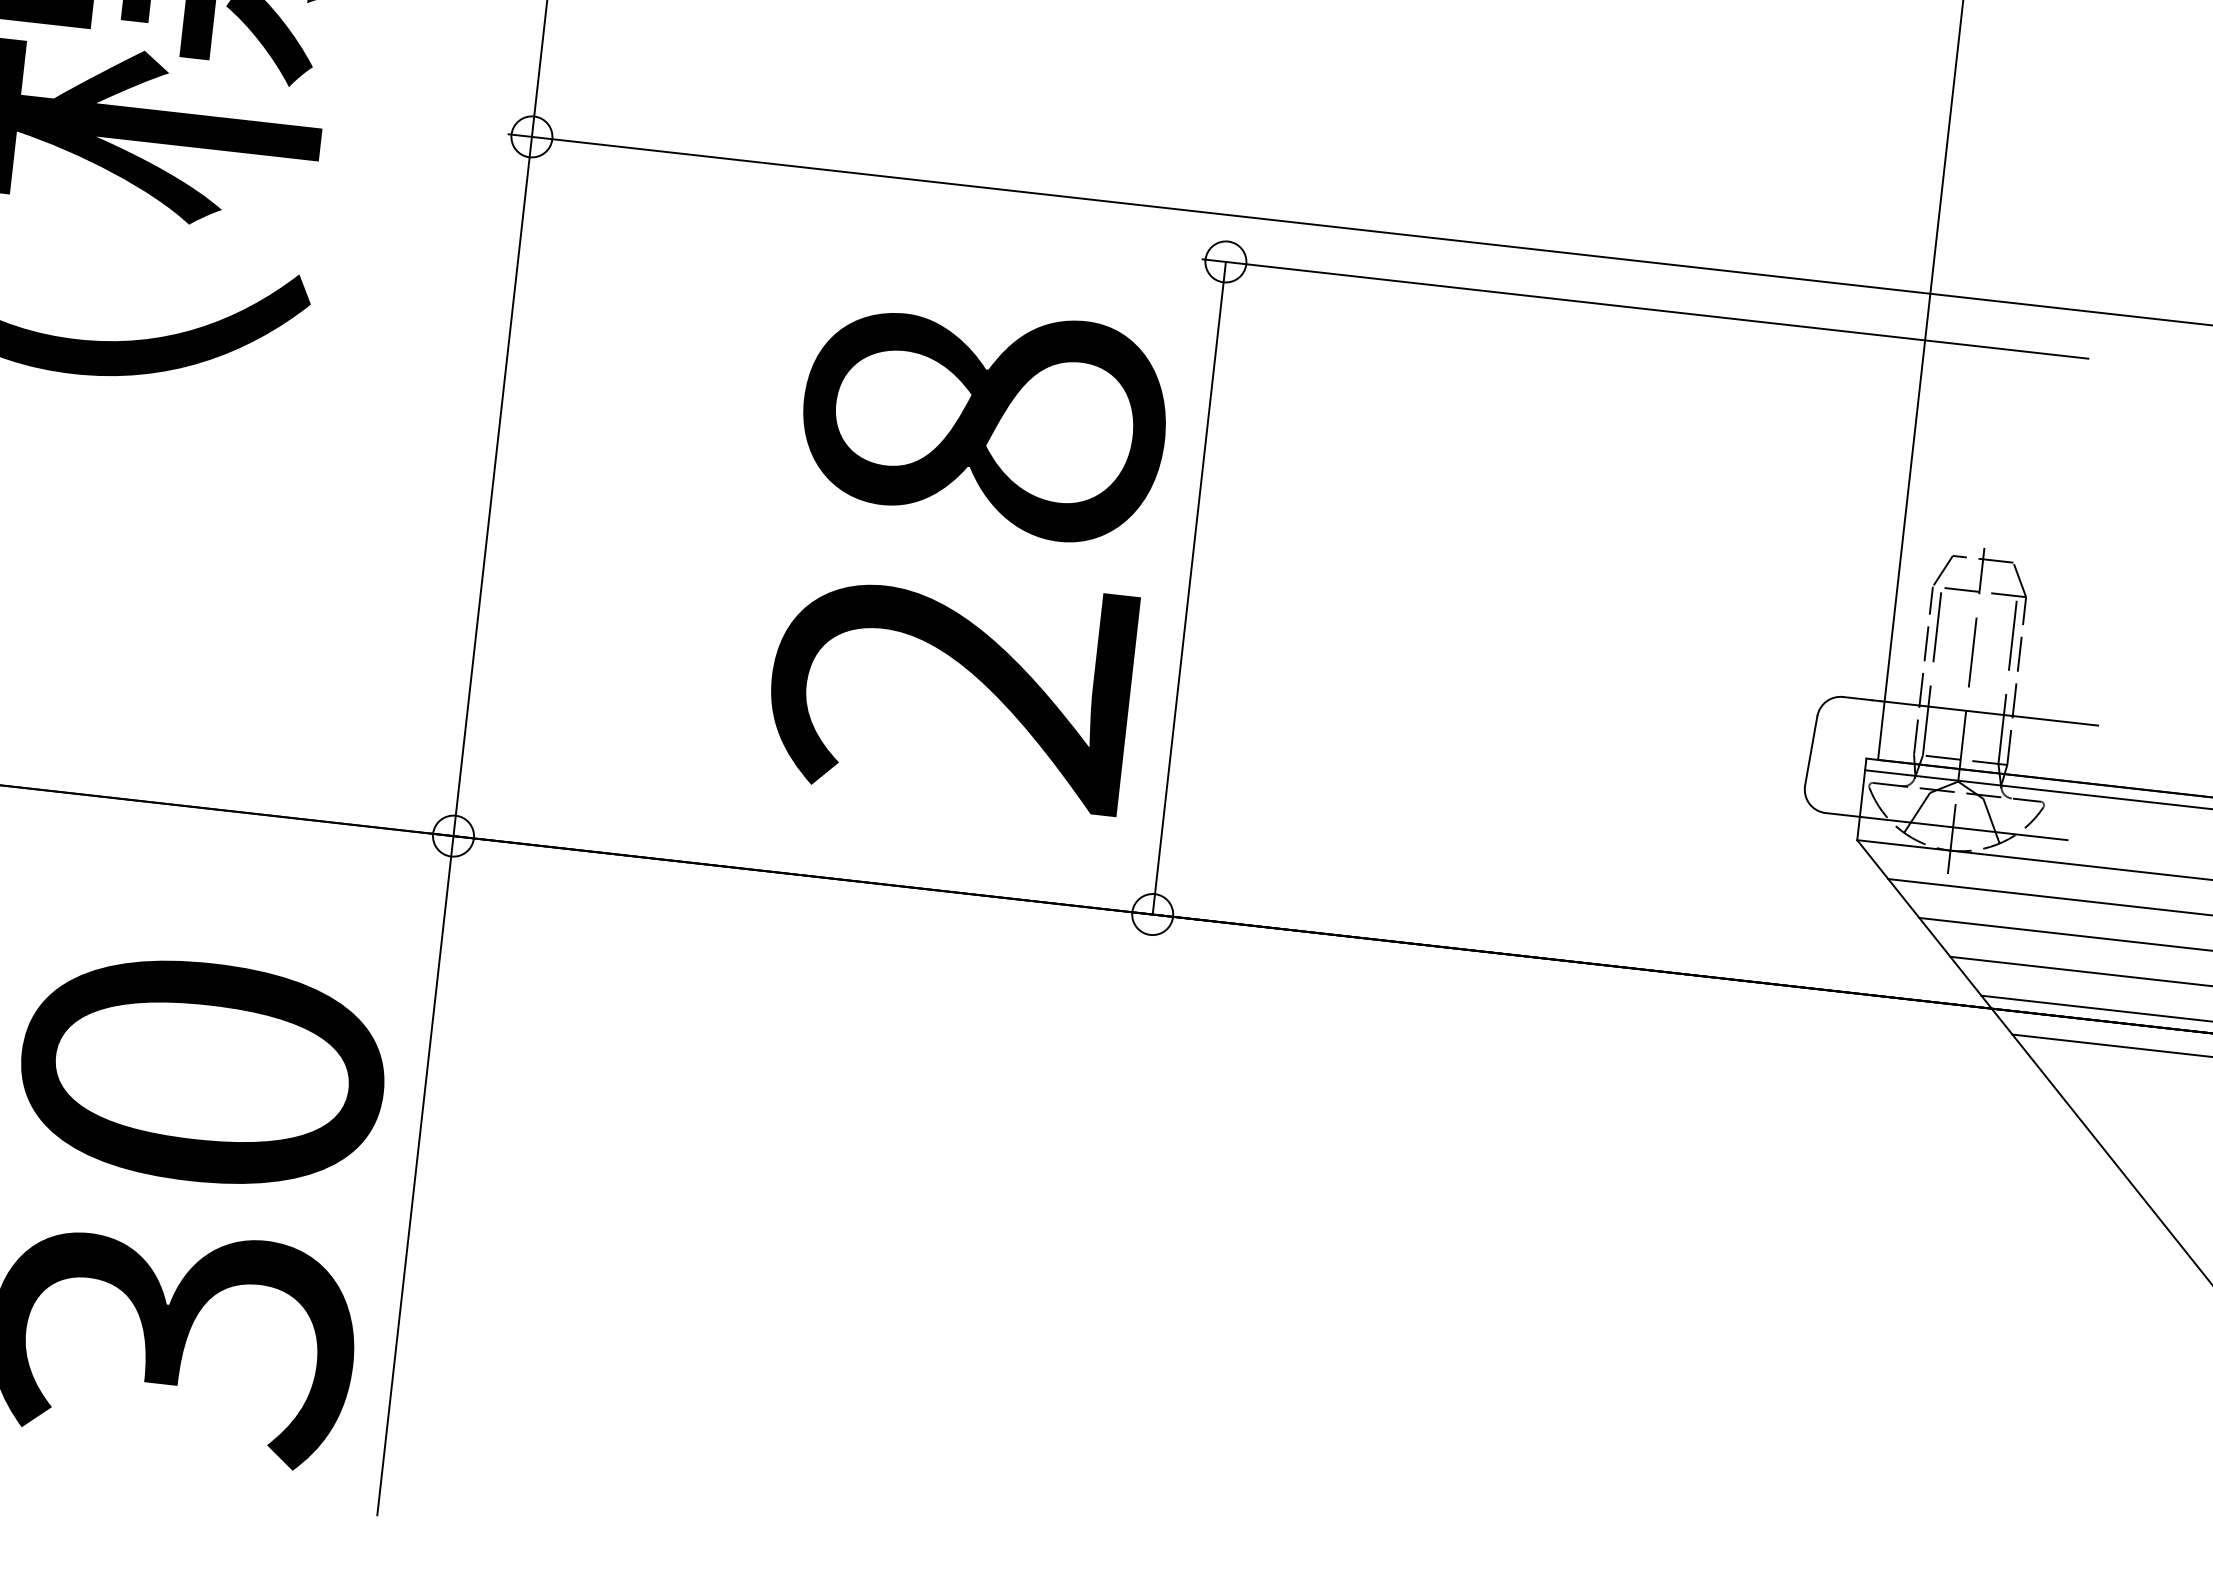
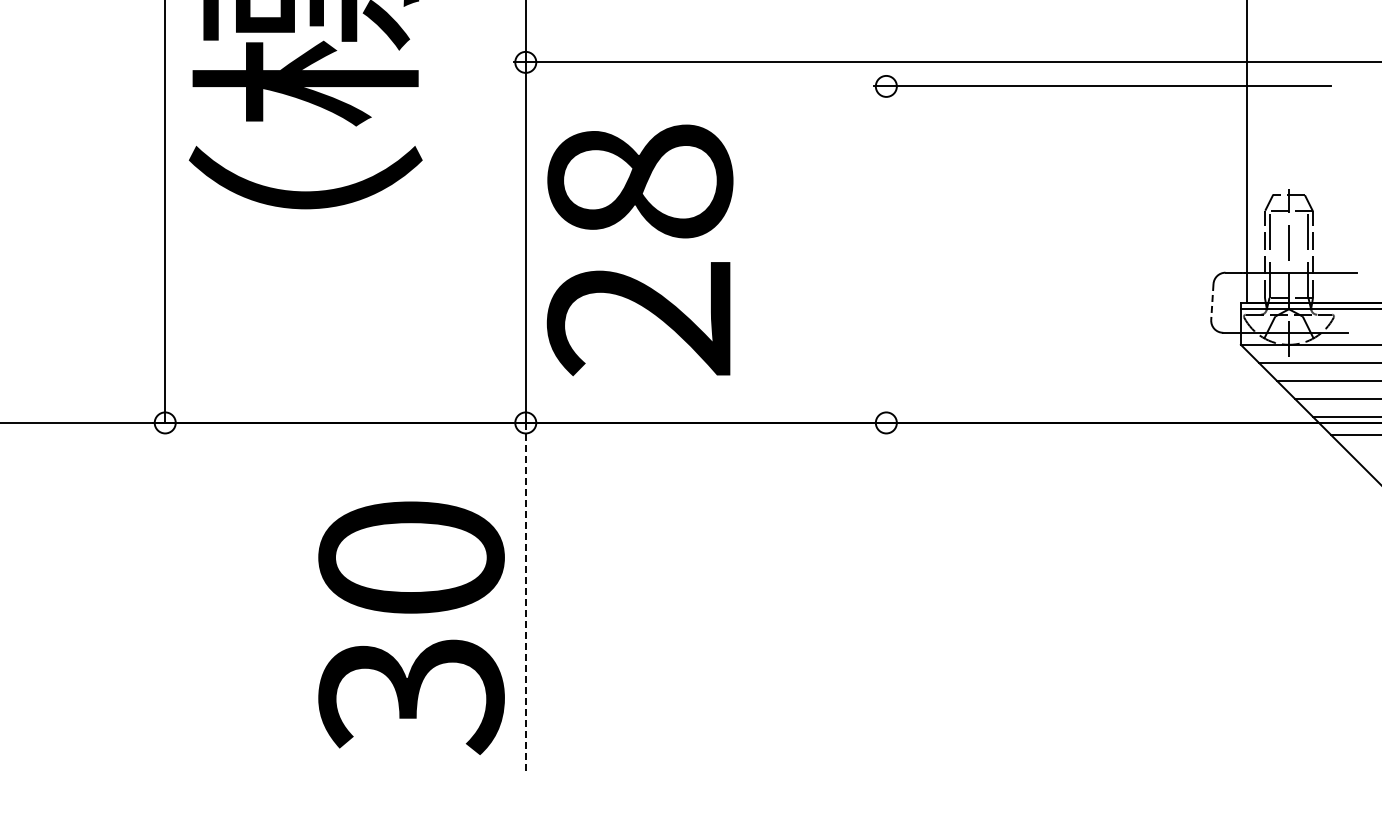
text: (967, 555) -> (639, 250), moved
line: (1189, 587) -> (886, 254), removed
line: (1811, 751) -> (1212, 302), solid -> dashed
line: (414, 1176) -> (525, 598), solid -> dashed

